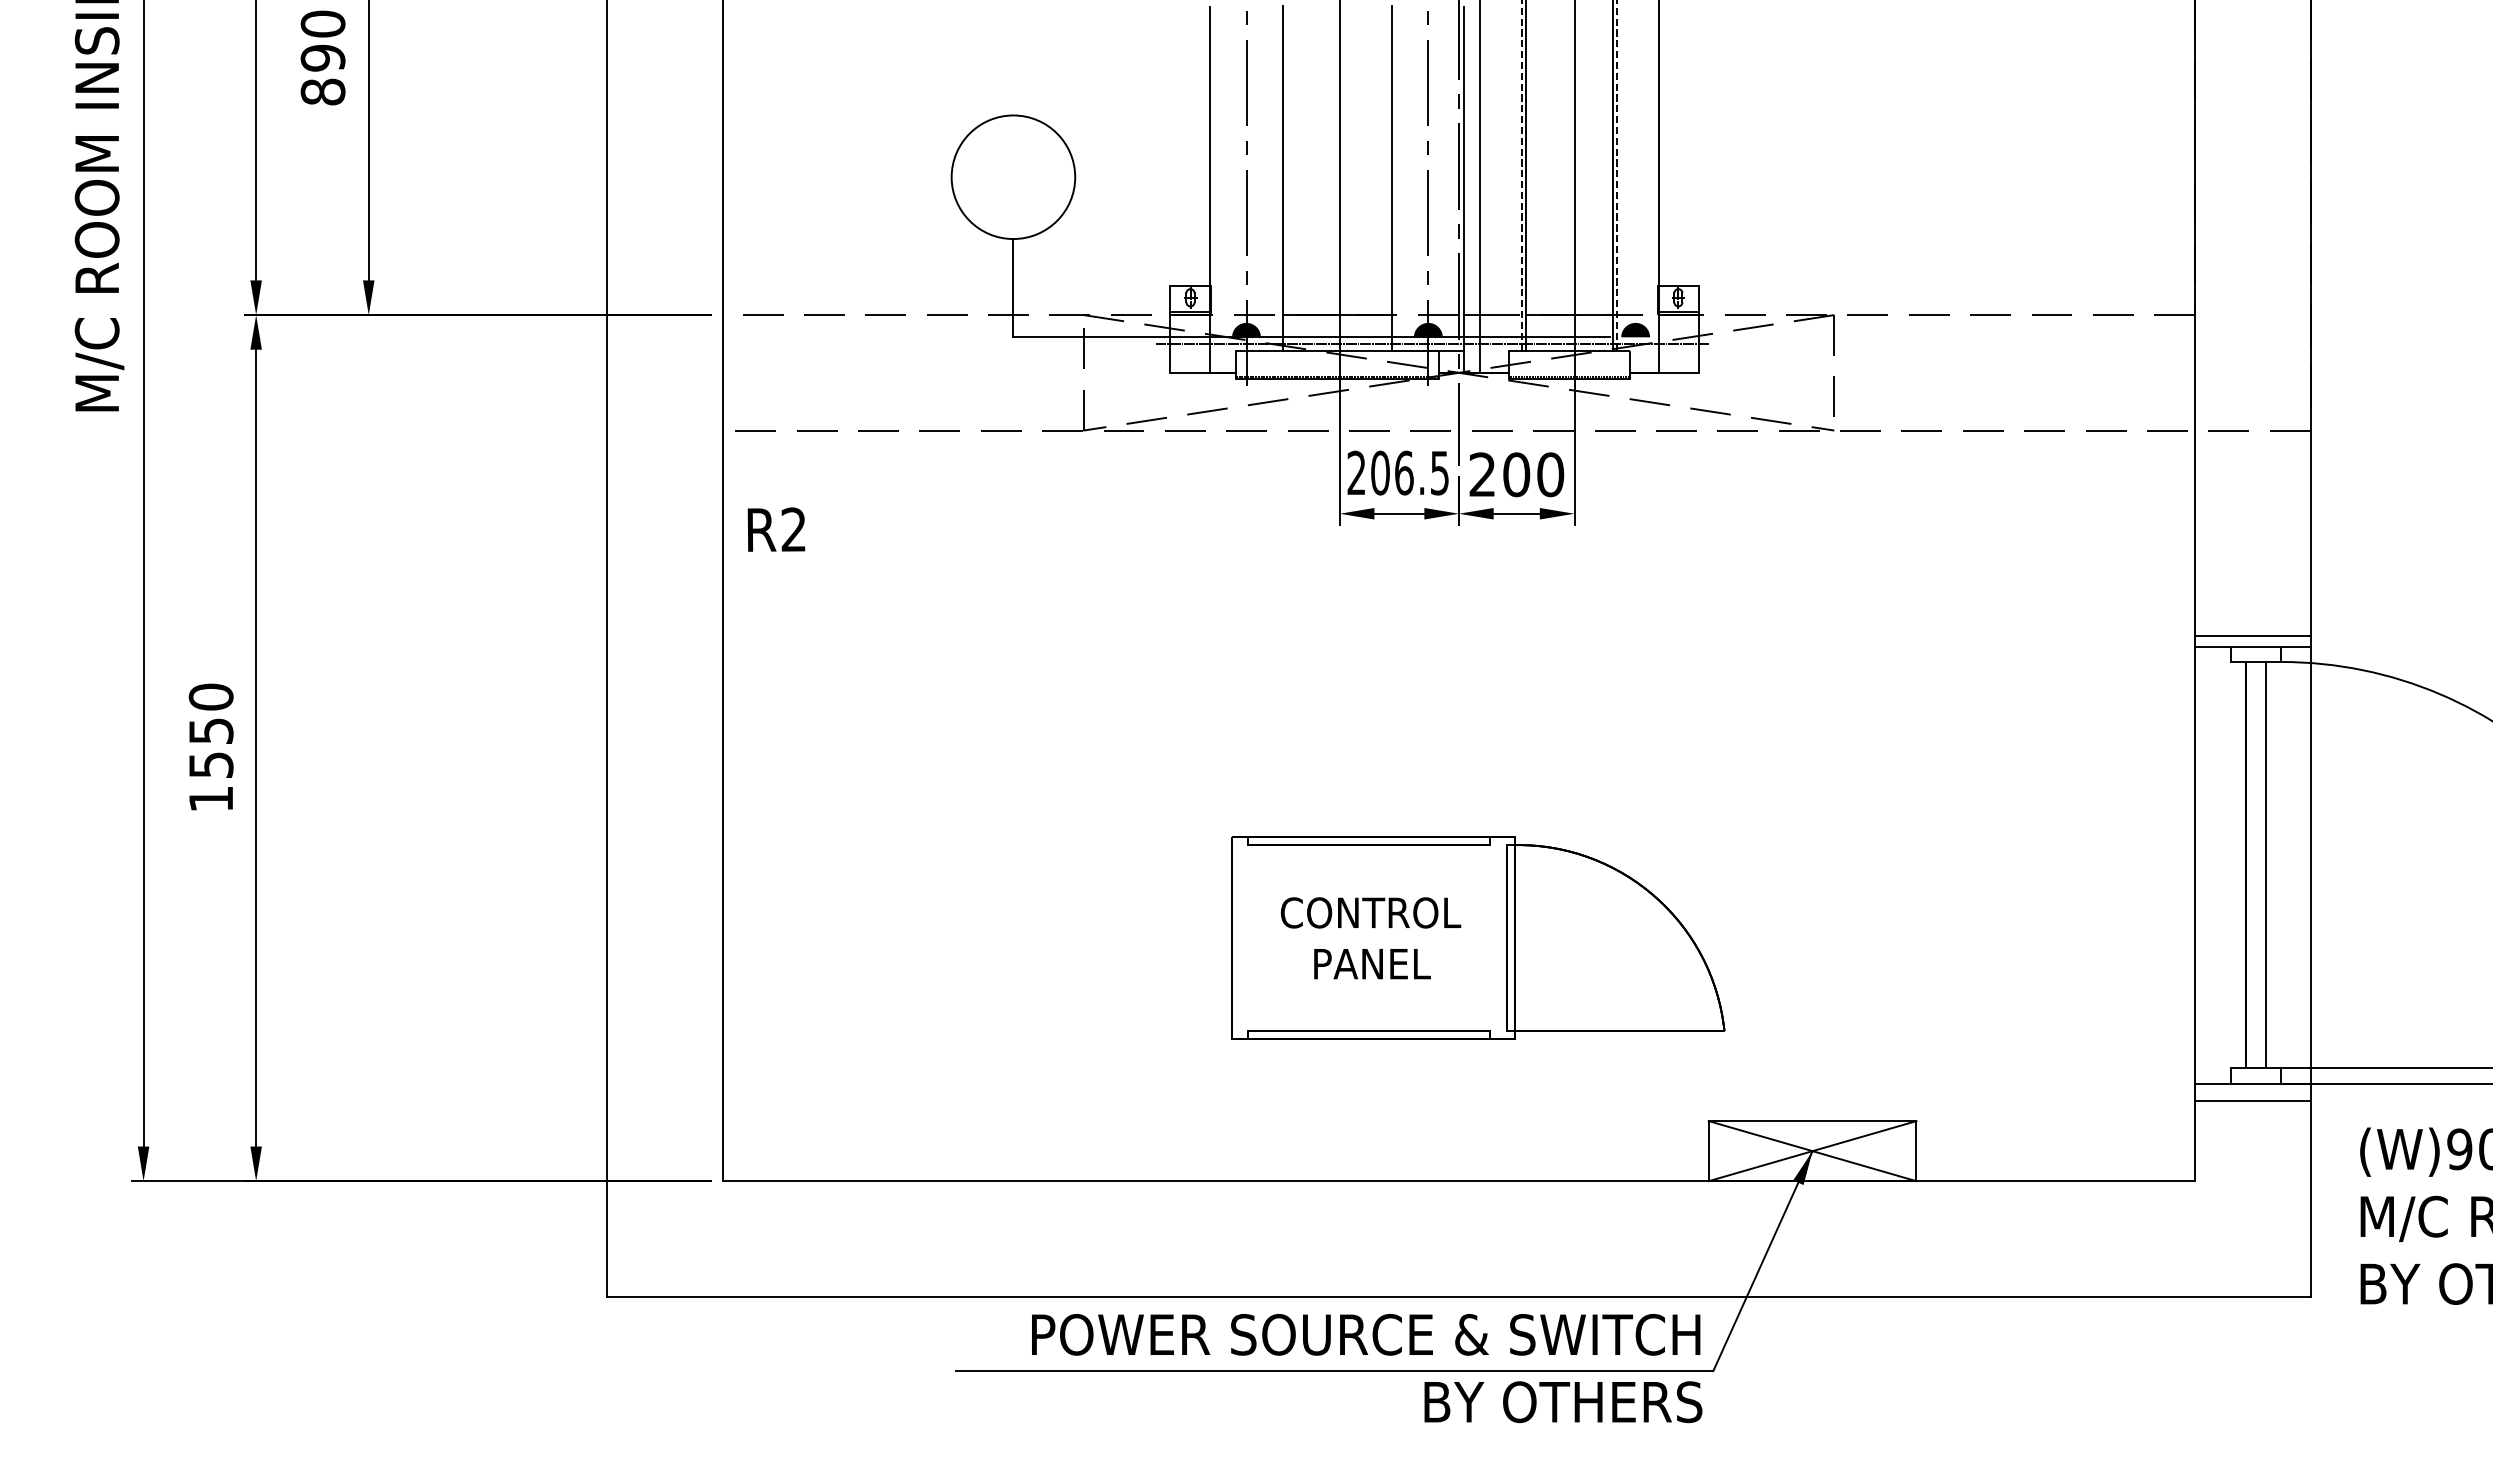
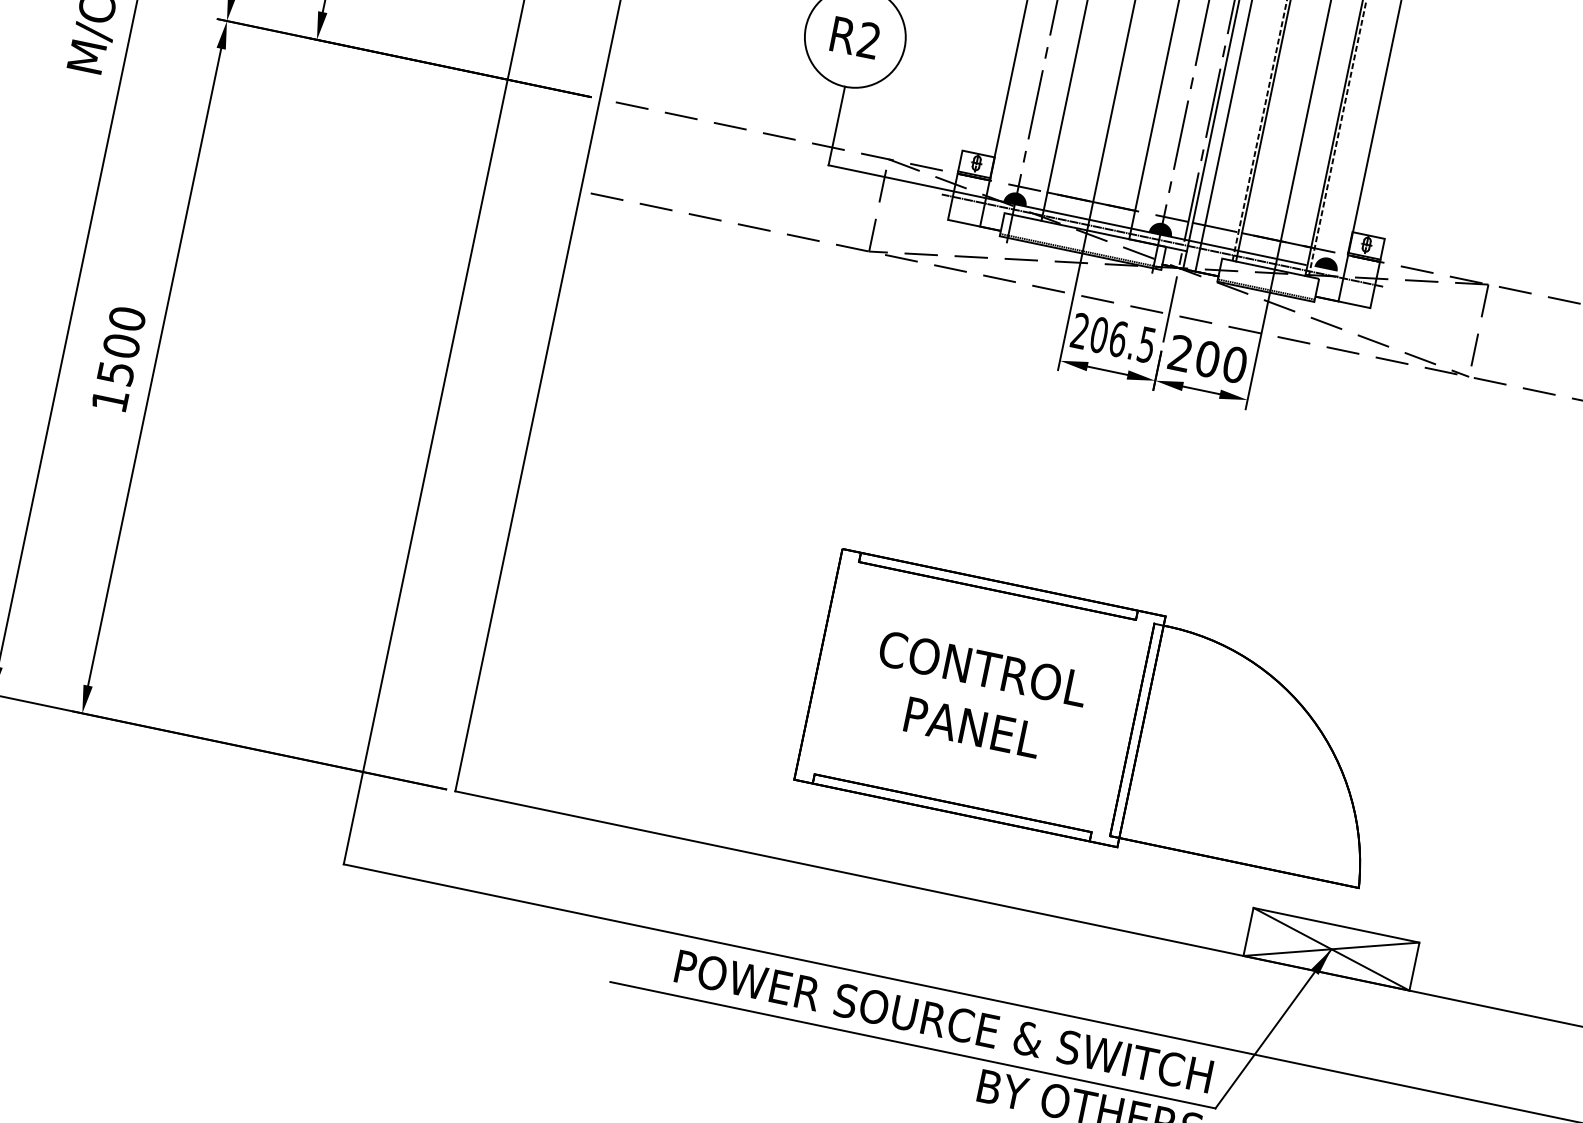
text: (776, 529) -> (855, 37), moved
text: (210, 730) -> (121, 345), 1550 -> 1500
part: (1477, 937) -> (1099, 722), size x1.43

